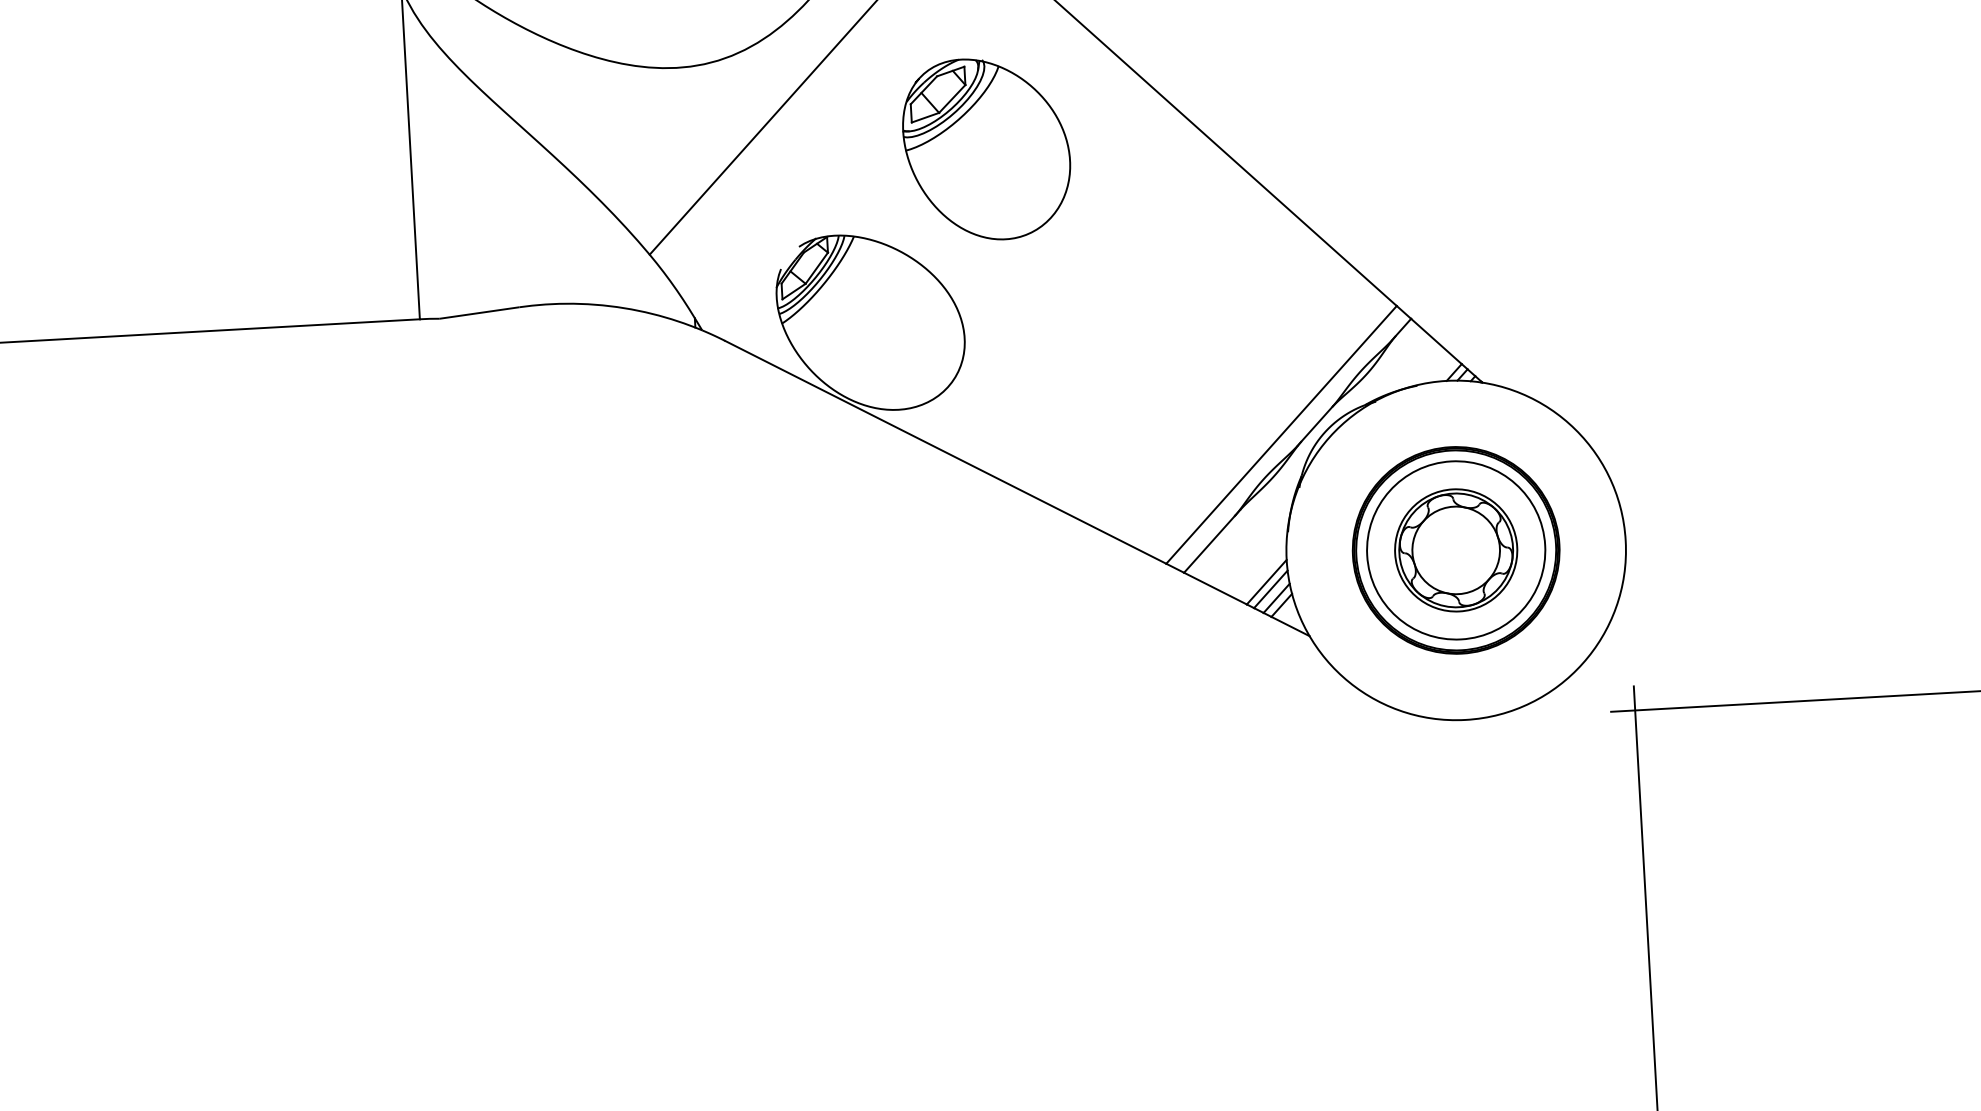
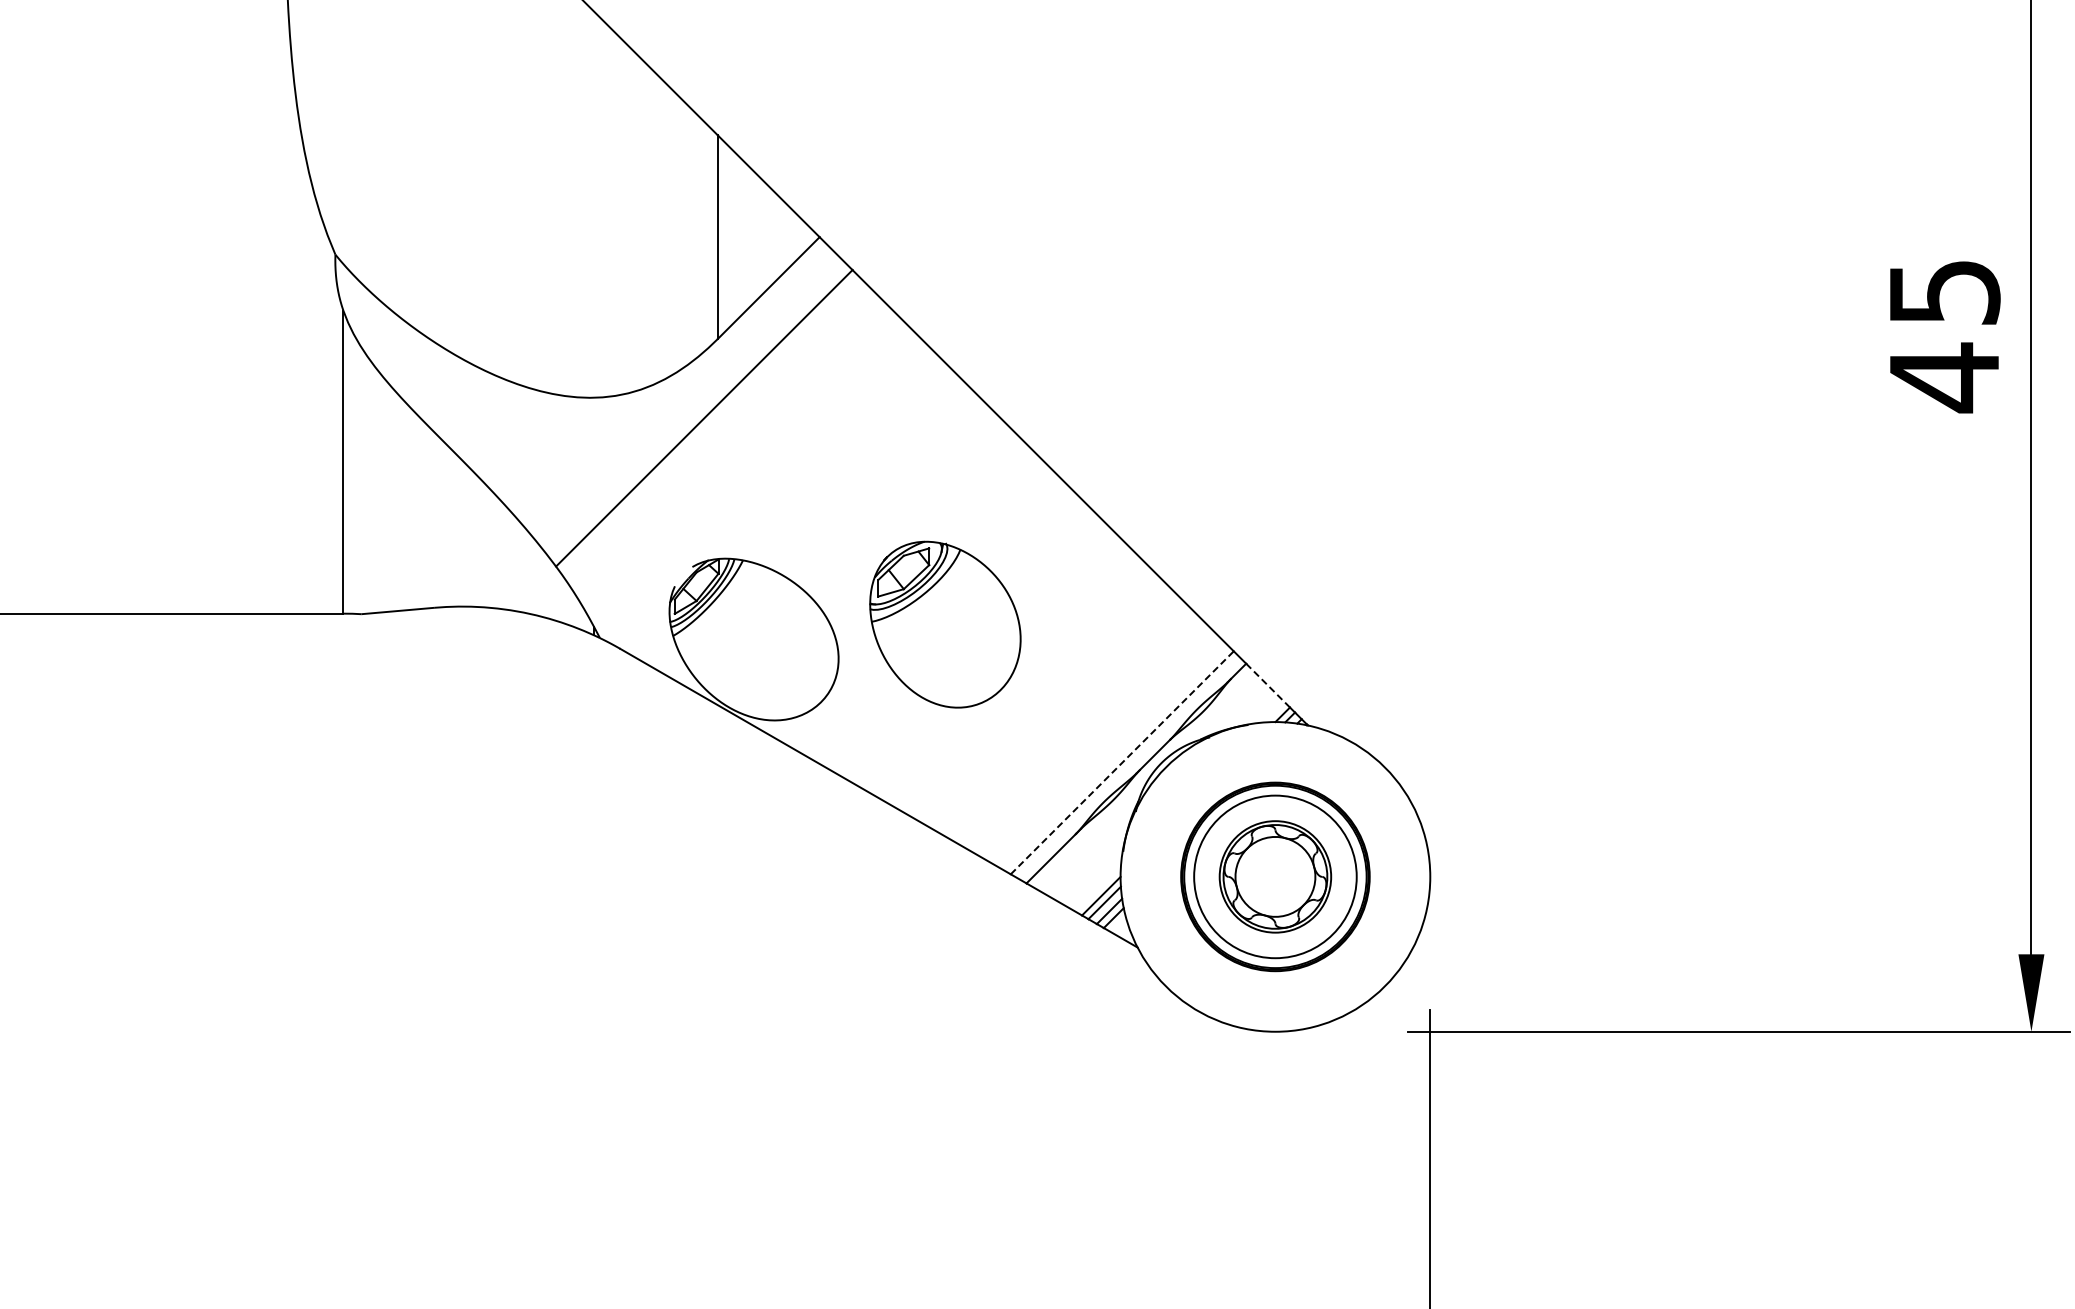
part: (986, 149) -> (945, 624), moved
line: (1436, 341) -> (1268, 685), solid -> dashed
line: (1281, 434) -> (1122, 762), solid -> dashed

